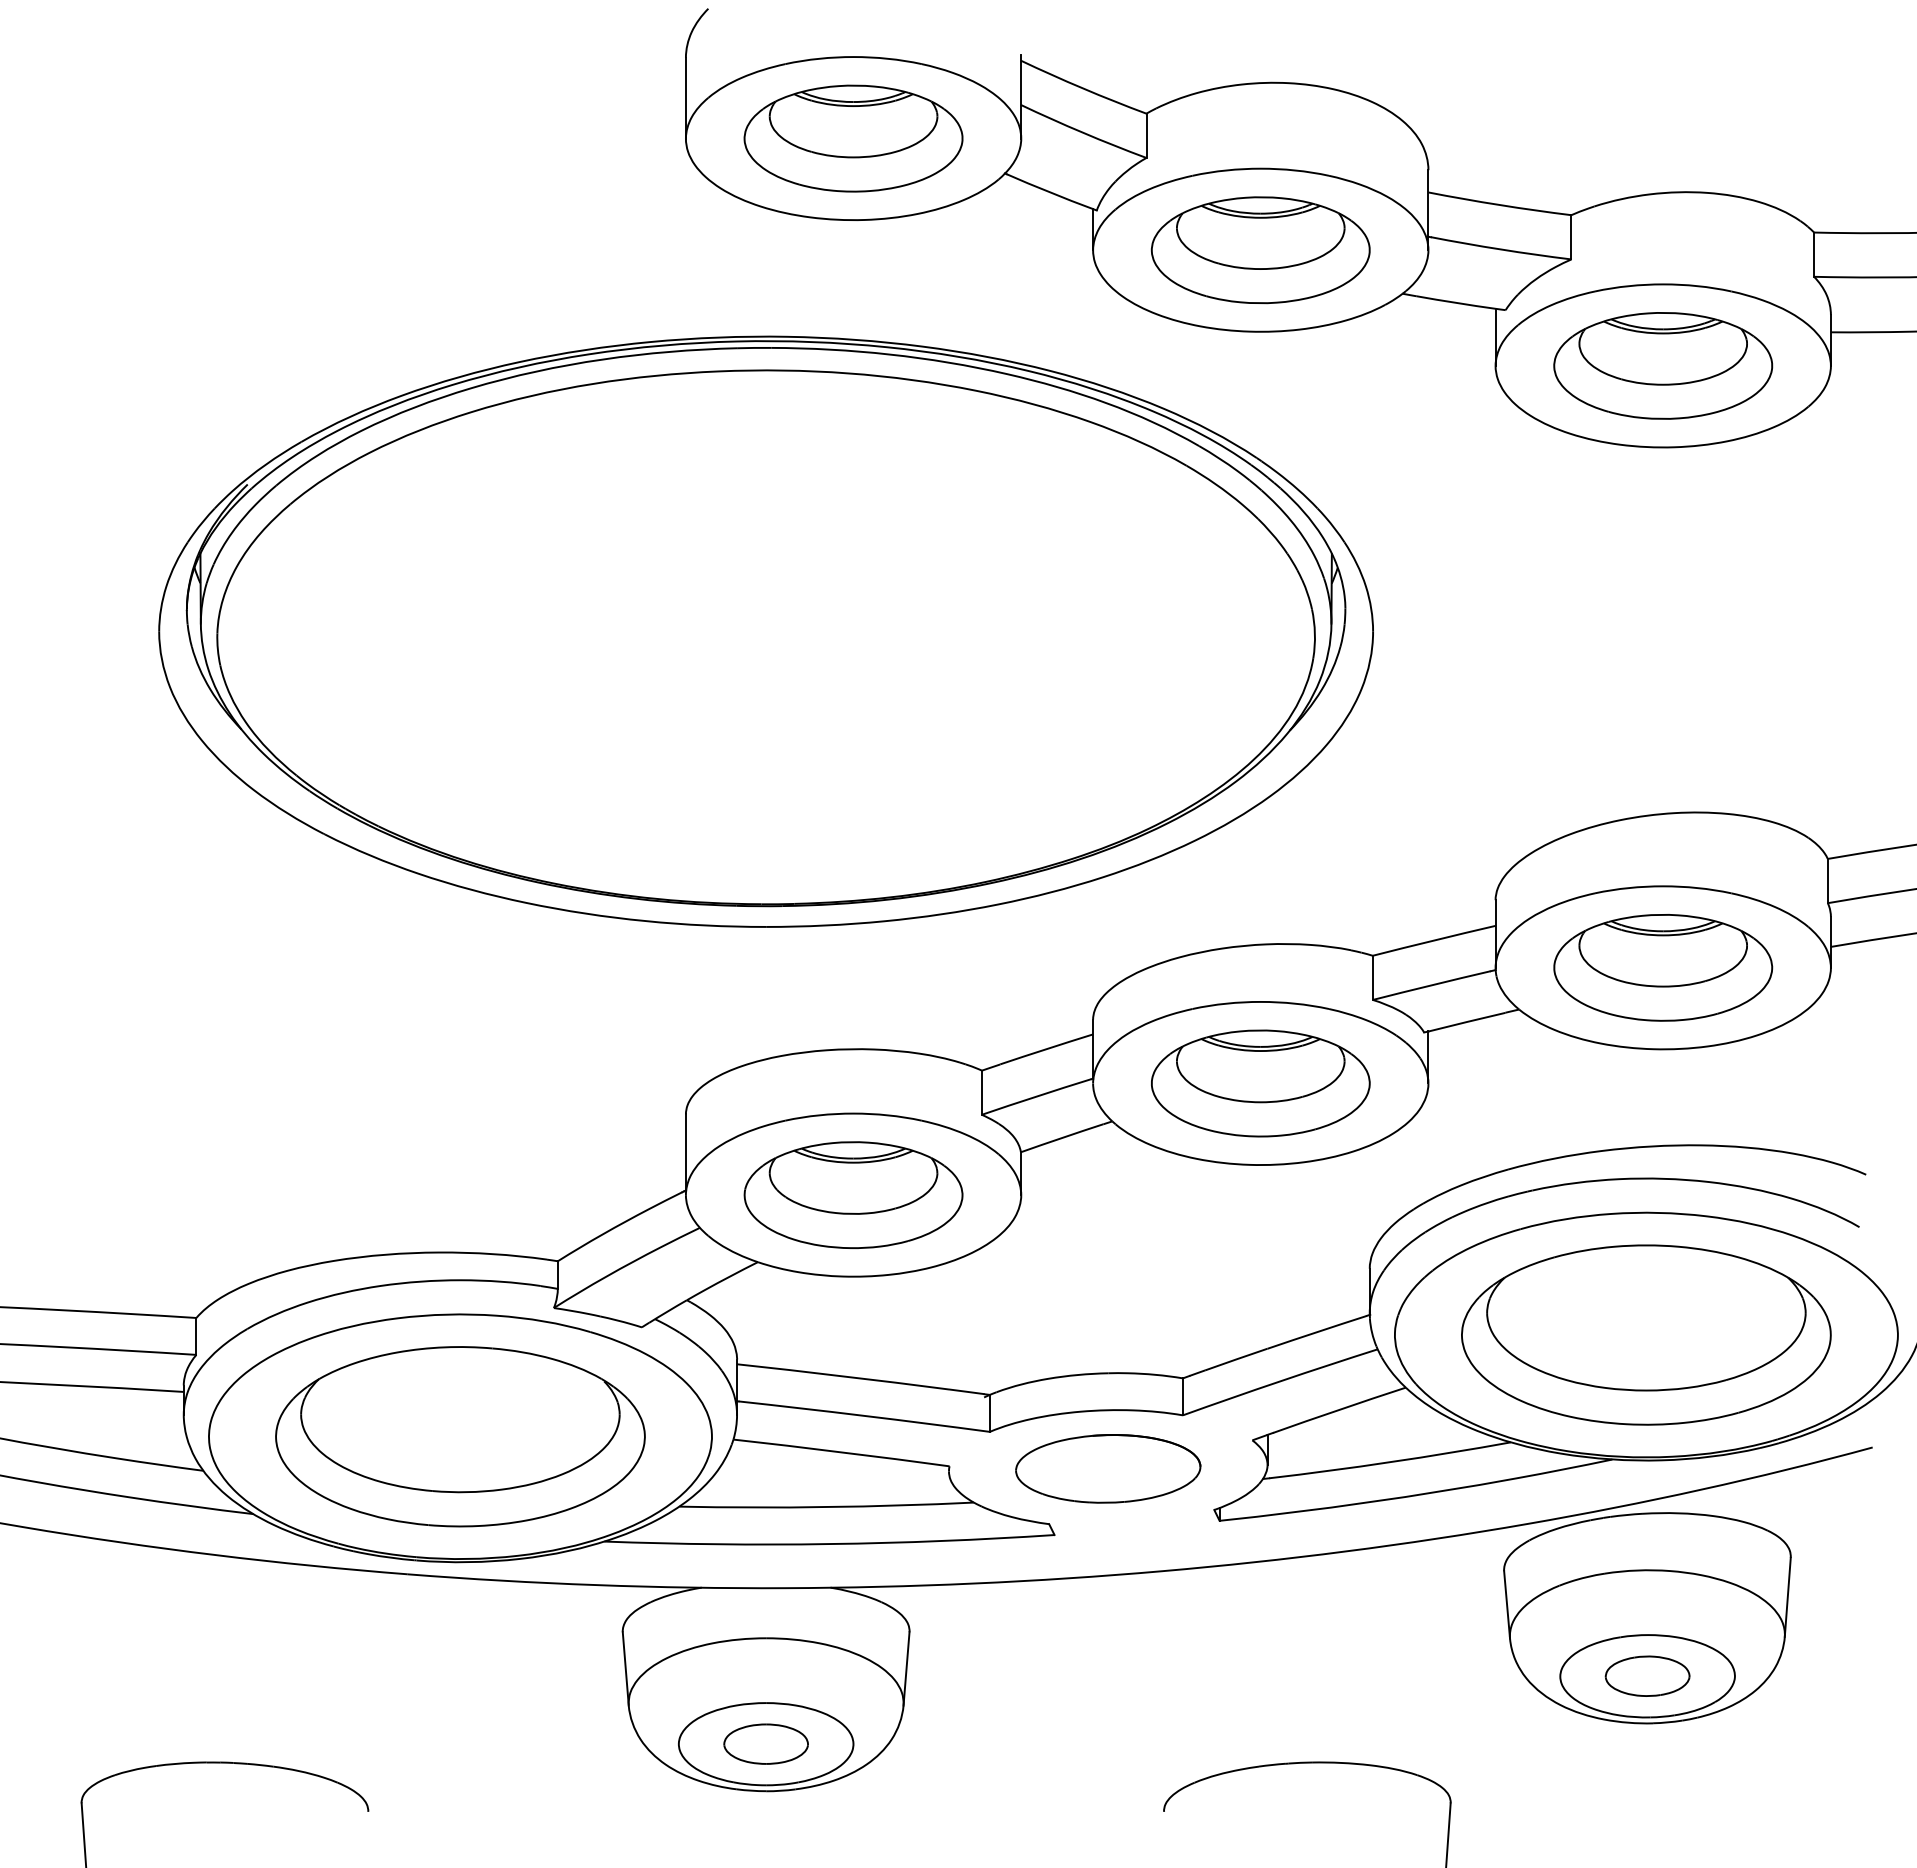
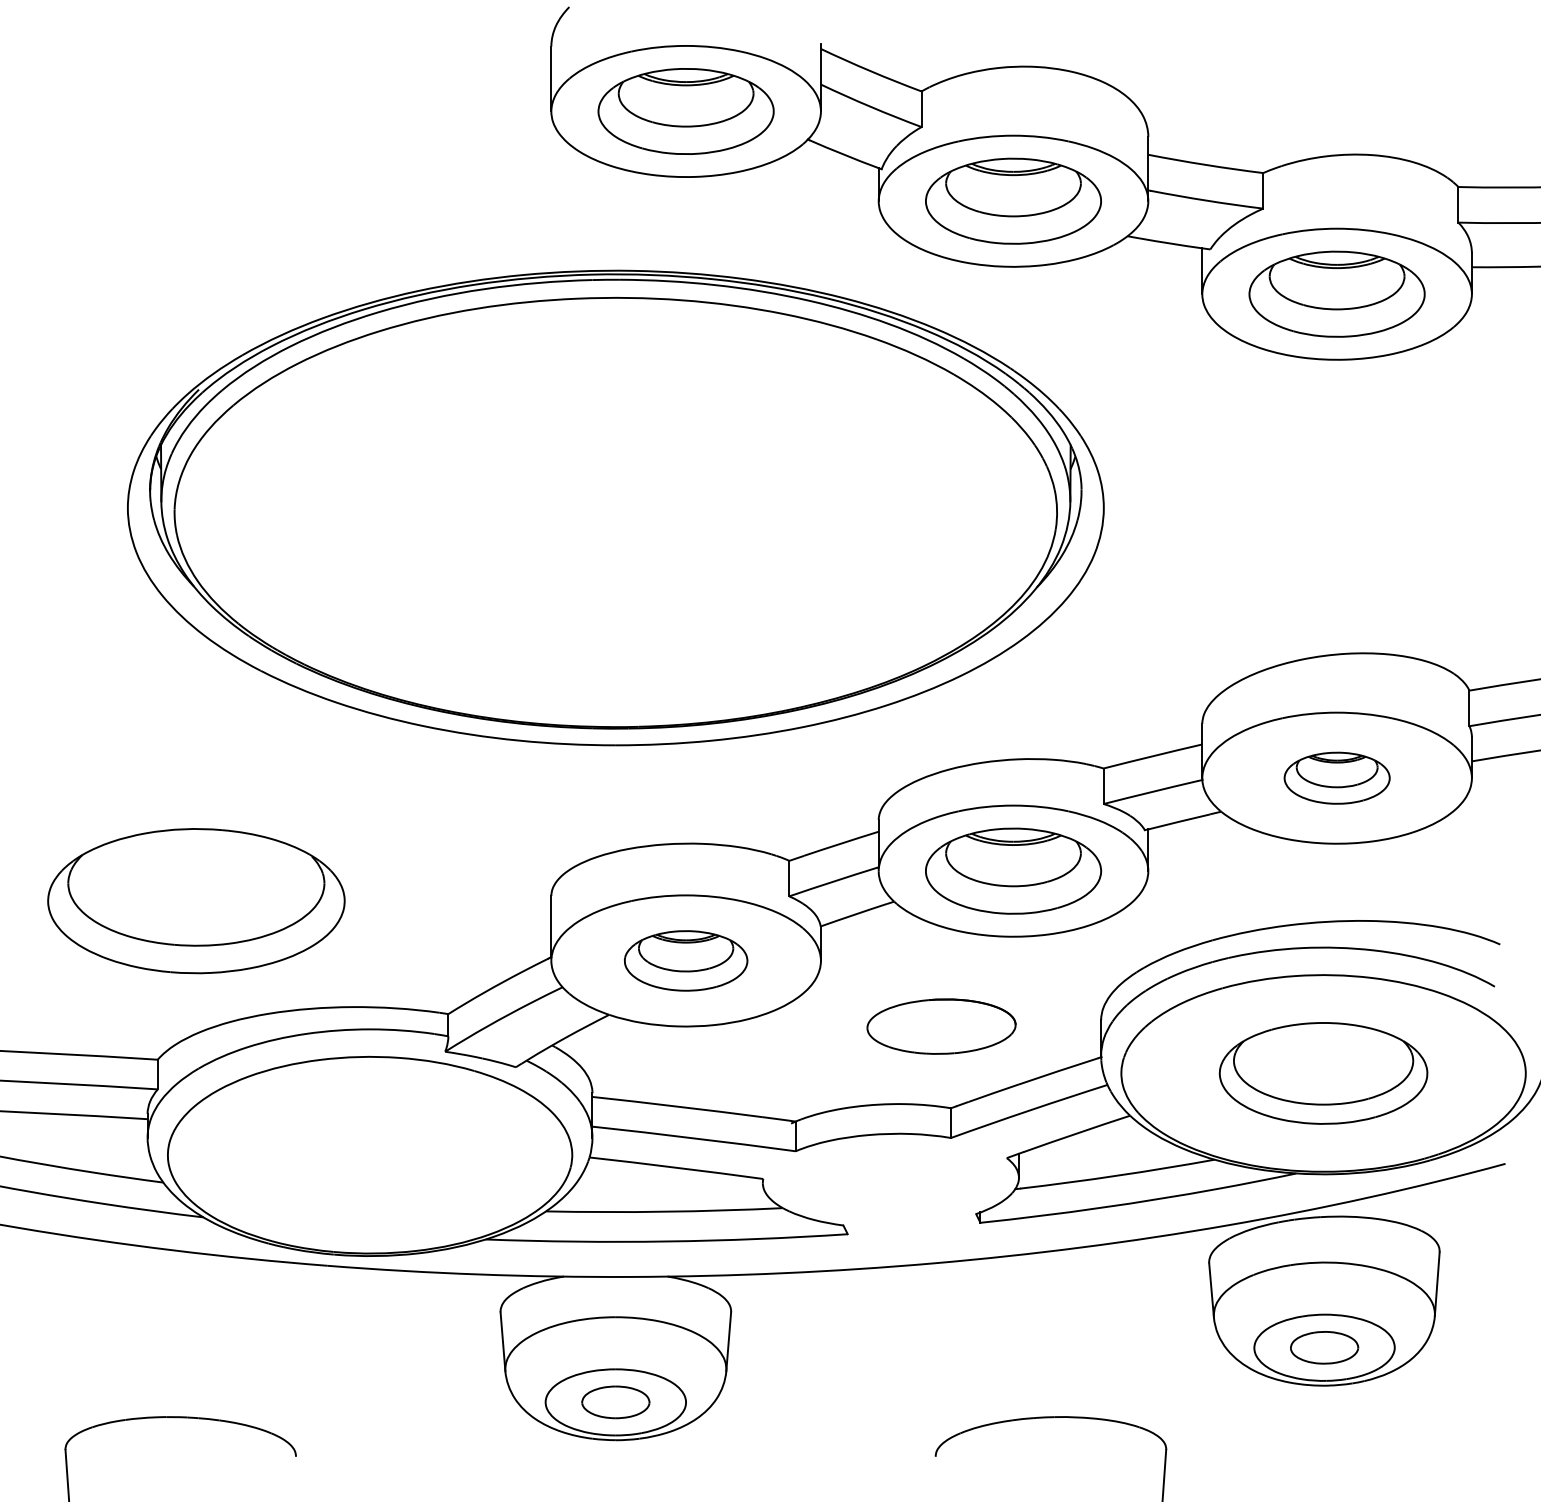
part: (1663, 967) -> (1337, 777), size x0.6
part: (853, 1194) -> (686, 960), size x0.7
part: (1646, 1334) -> (1323, 1073), size x0.7
part: (460, 1436) -> (196, 900), moved
part: (1108, 1468) -> (941, 1026), moved

